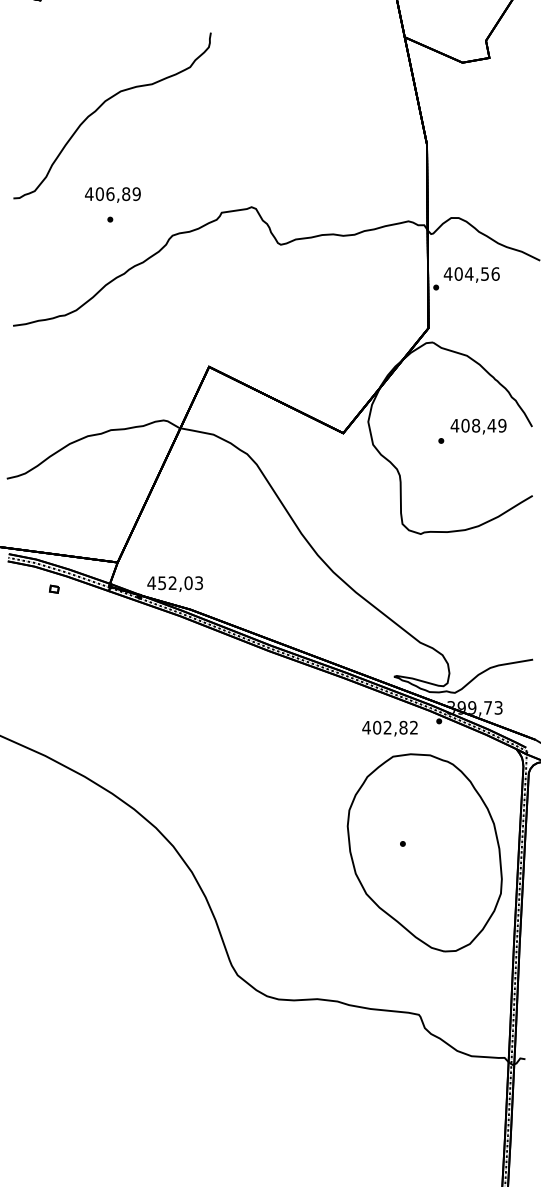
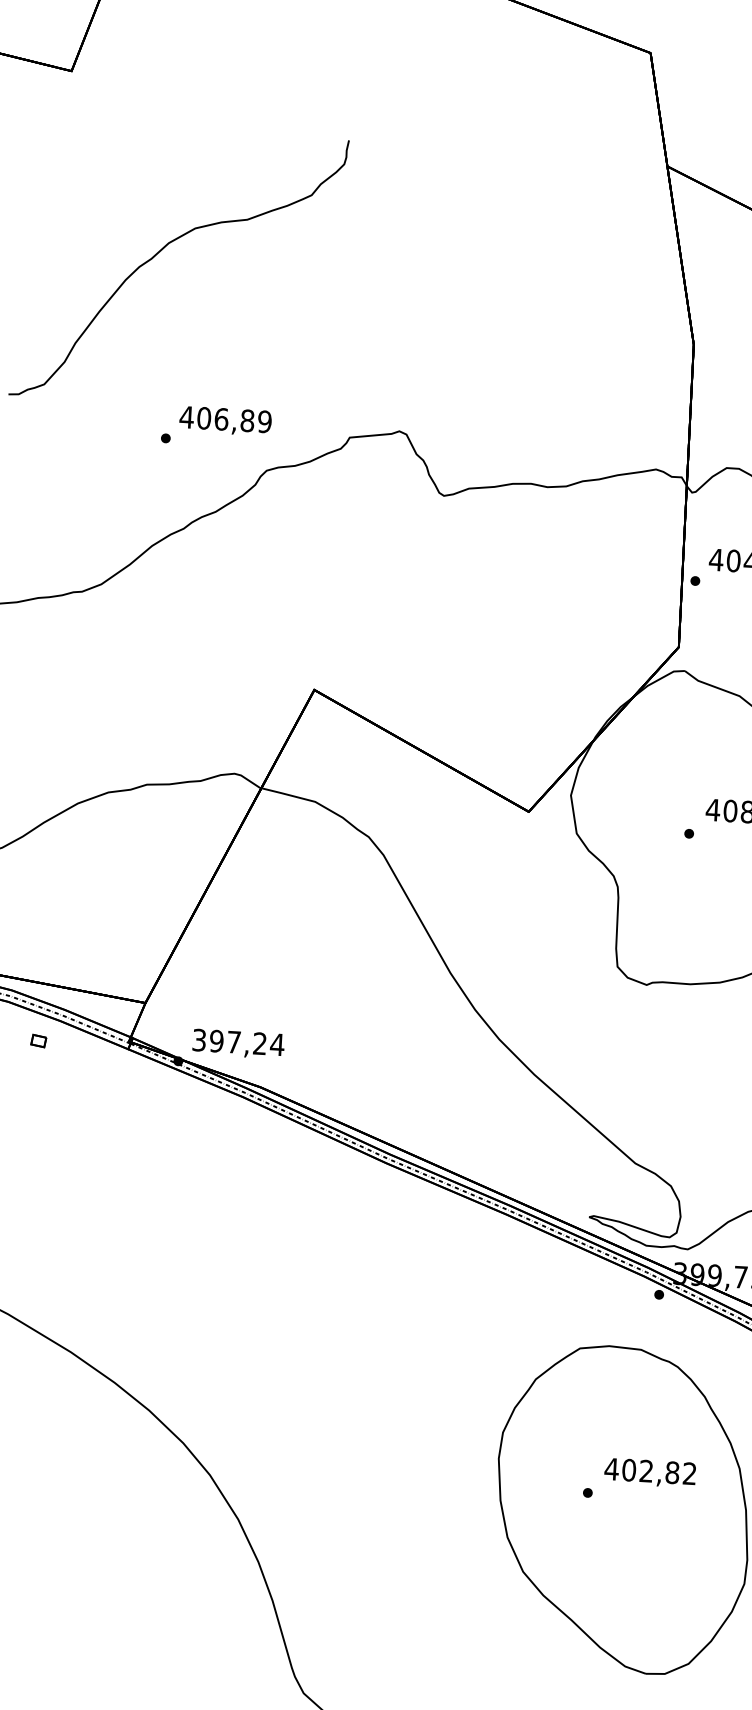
text: (112, 194) -> (224, 420), moved
text: (175, 583) -> (238, 1043), 452,03 -> 397,24
text: (389, 728) -> (649, 1472), moved

